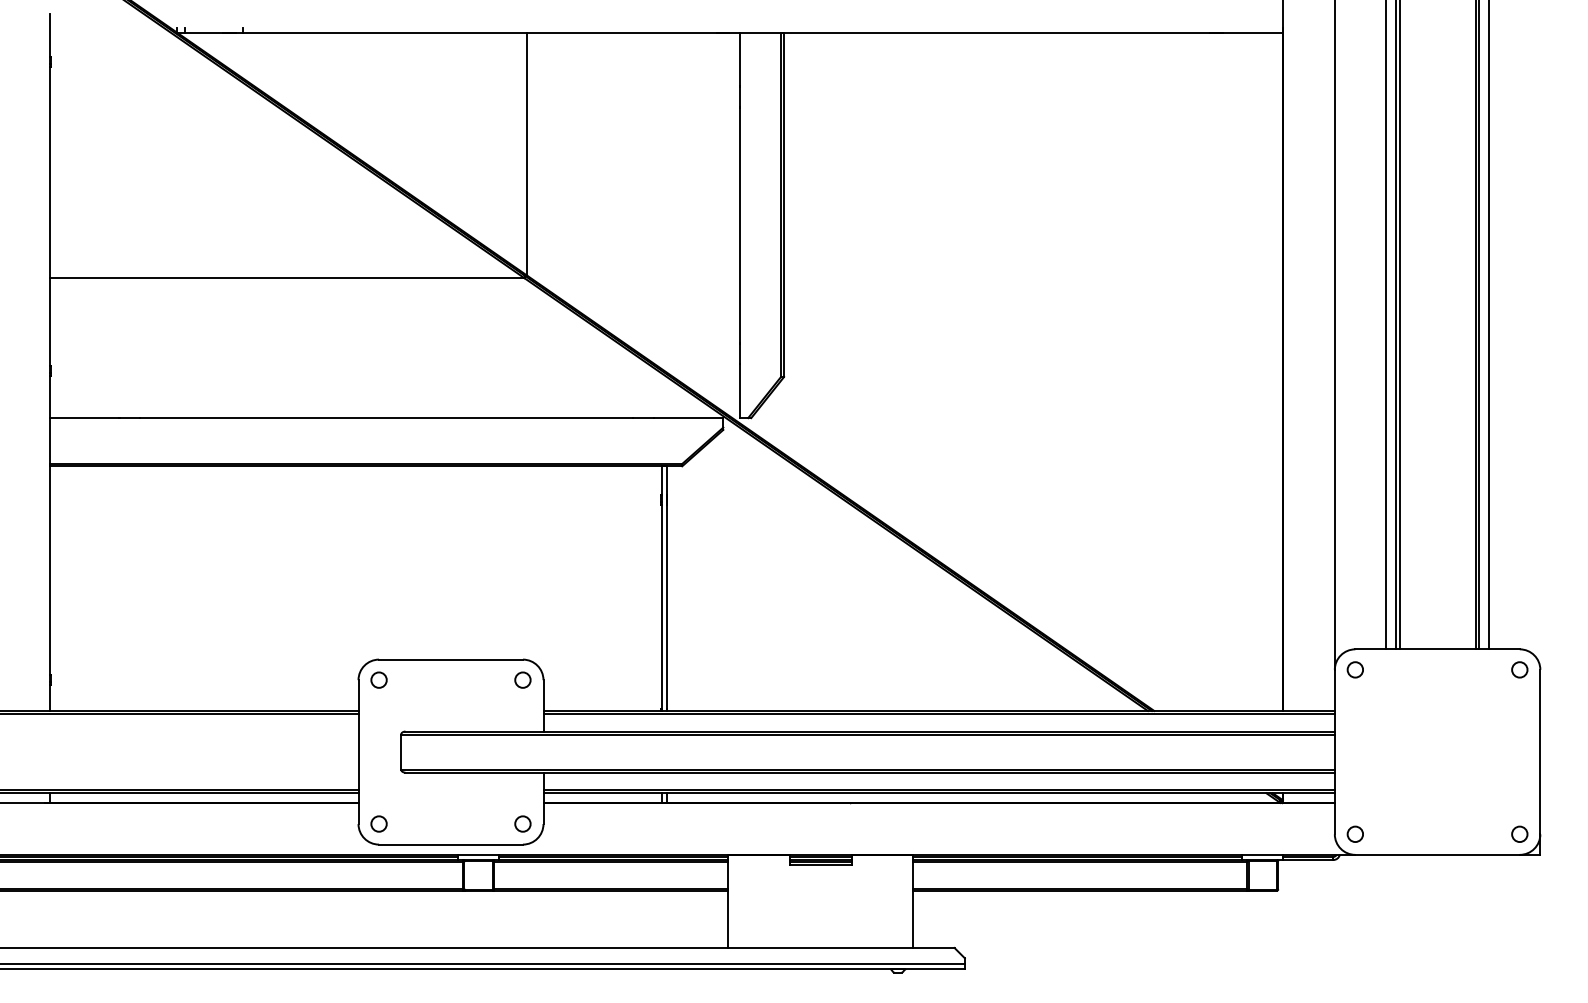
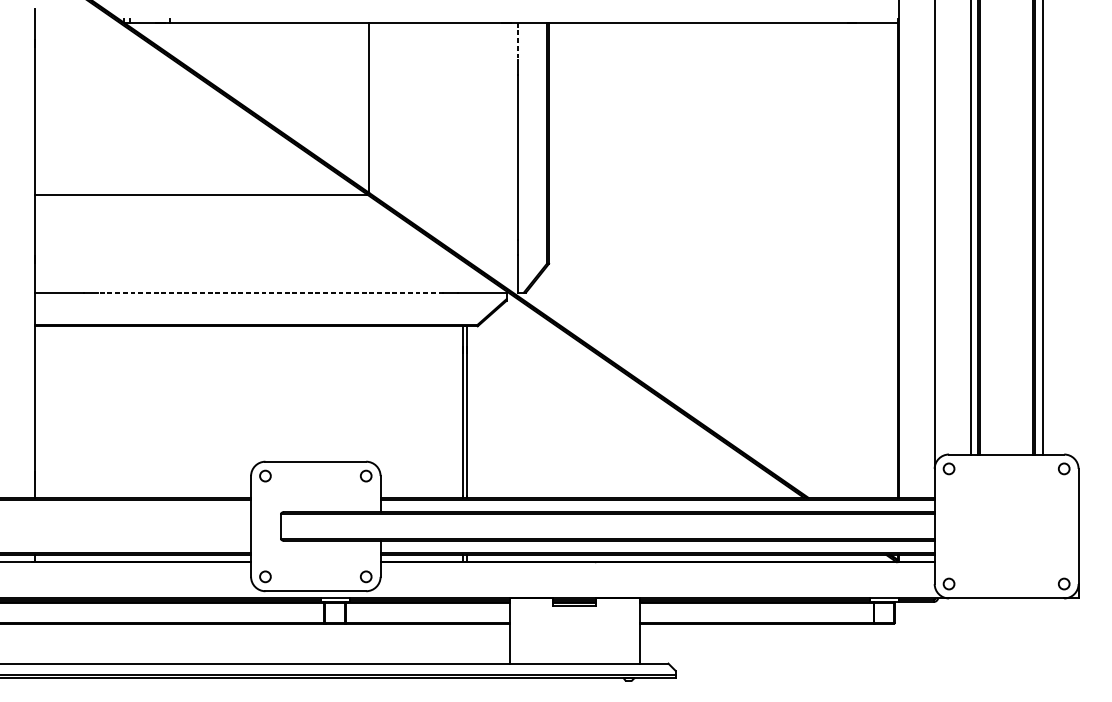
line: (739, 59) -> (517, 41), solid -> dashed
line: (386, 418) -> (270, 292), solid -> dashed

